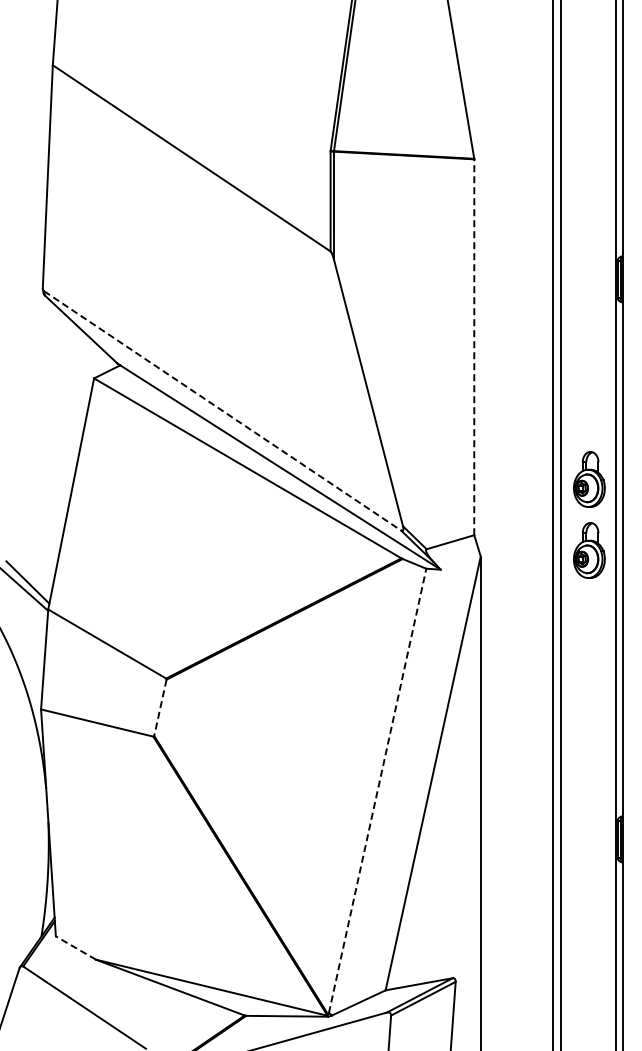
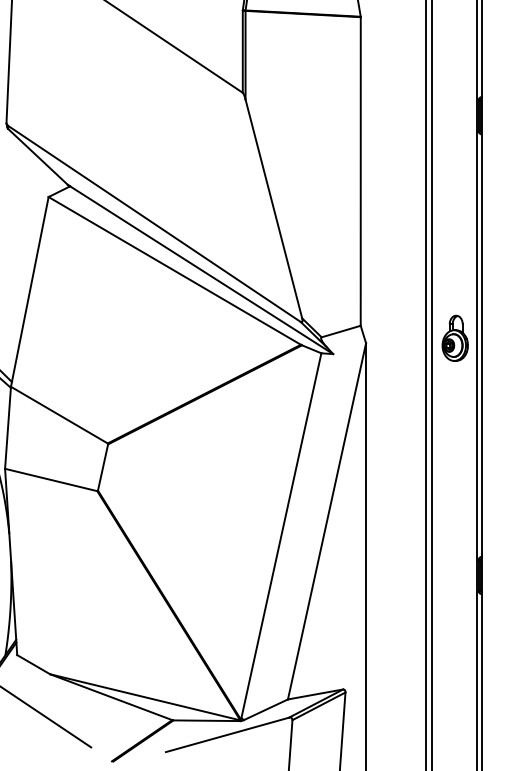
line: (474, 347) -> (360, 171), dashed -> solid
line: (223, 411) -> (154, 224), dashed -> solid
part: (589, 479) -> (455, 280), removed
line: (160, 707) -> (103, 467), dashed -> solid
line: (377, 790) -> (281, 535), dashed -> solid
line: (75, 947) -> (33, 664), dashed -> solid

